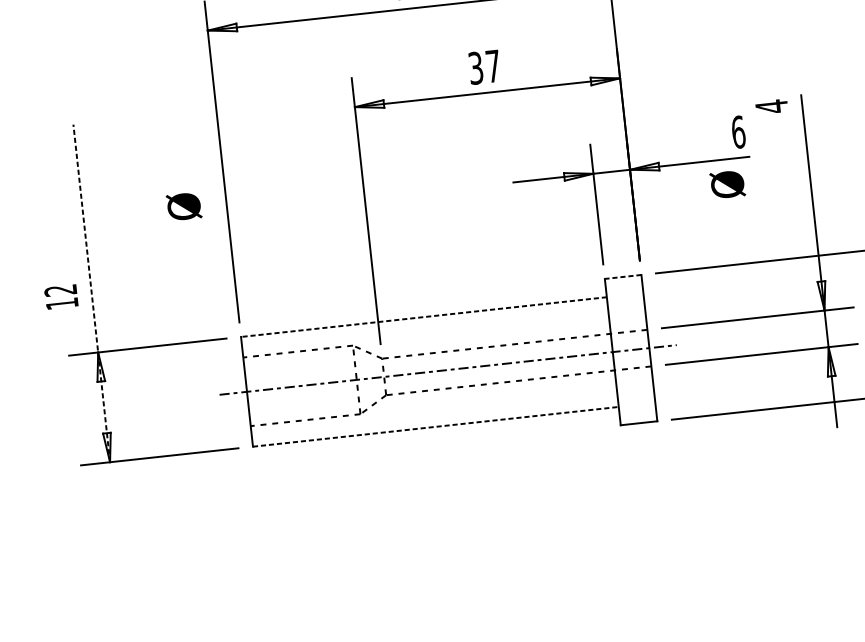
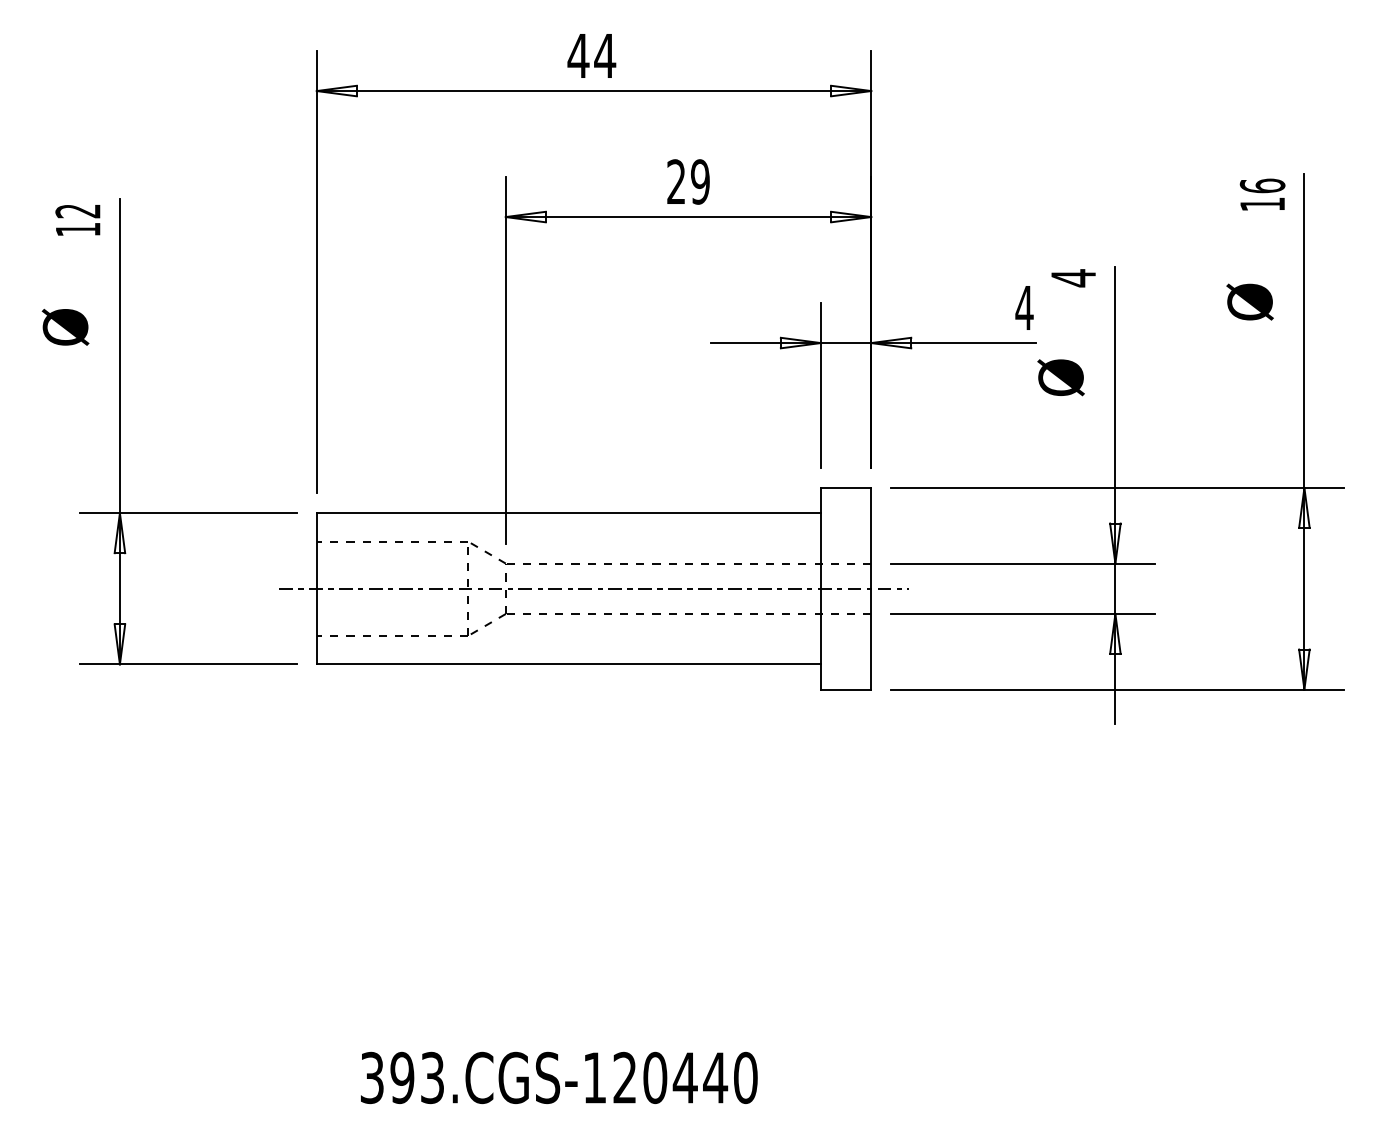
text: (484, 66) -> (688, 181), 37 -> 29
text: (738, 131) -> (1024, 307), 6 -> 4
text: (727, 184) -> (1060, 377), moved
text: (184, 206) -> (65, 326), moved
line: (622, 276) -> (845, 487), dashed -> solid
line: (91, 293) -> (119, 431), dashed -> solid
text: (61, 297) -> (77, 220), moved
line: (423, 317) -> (568, 513), dashed -> solid
line: (436, 426) -> (569, 664), dashed -> solid

